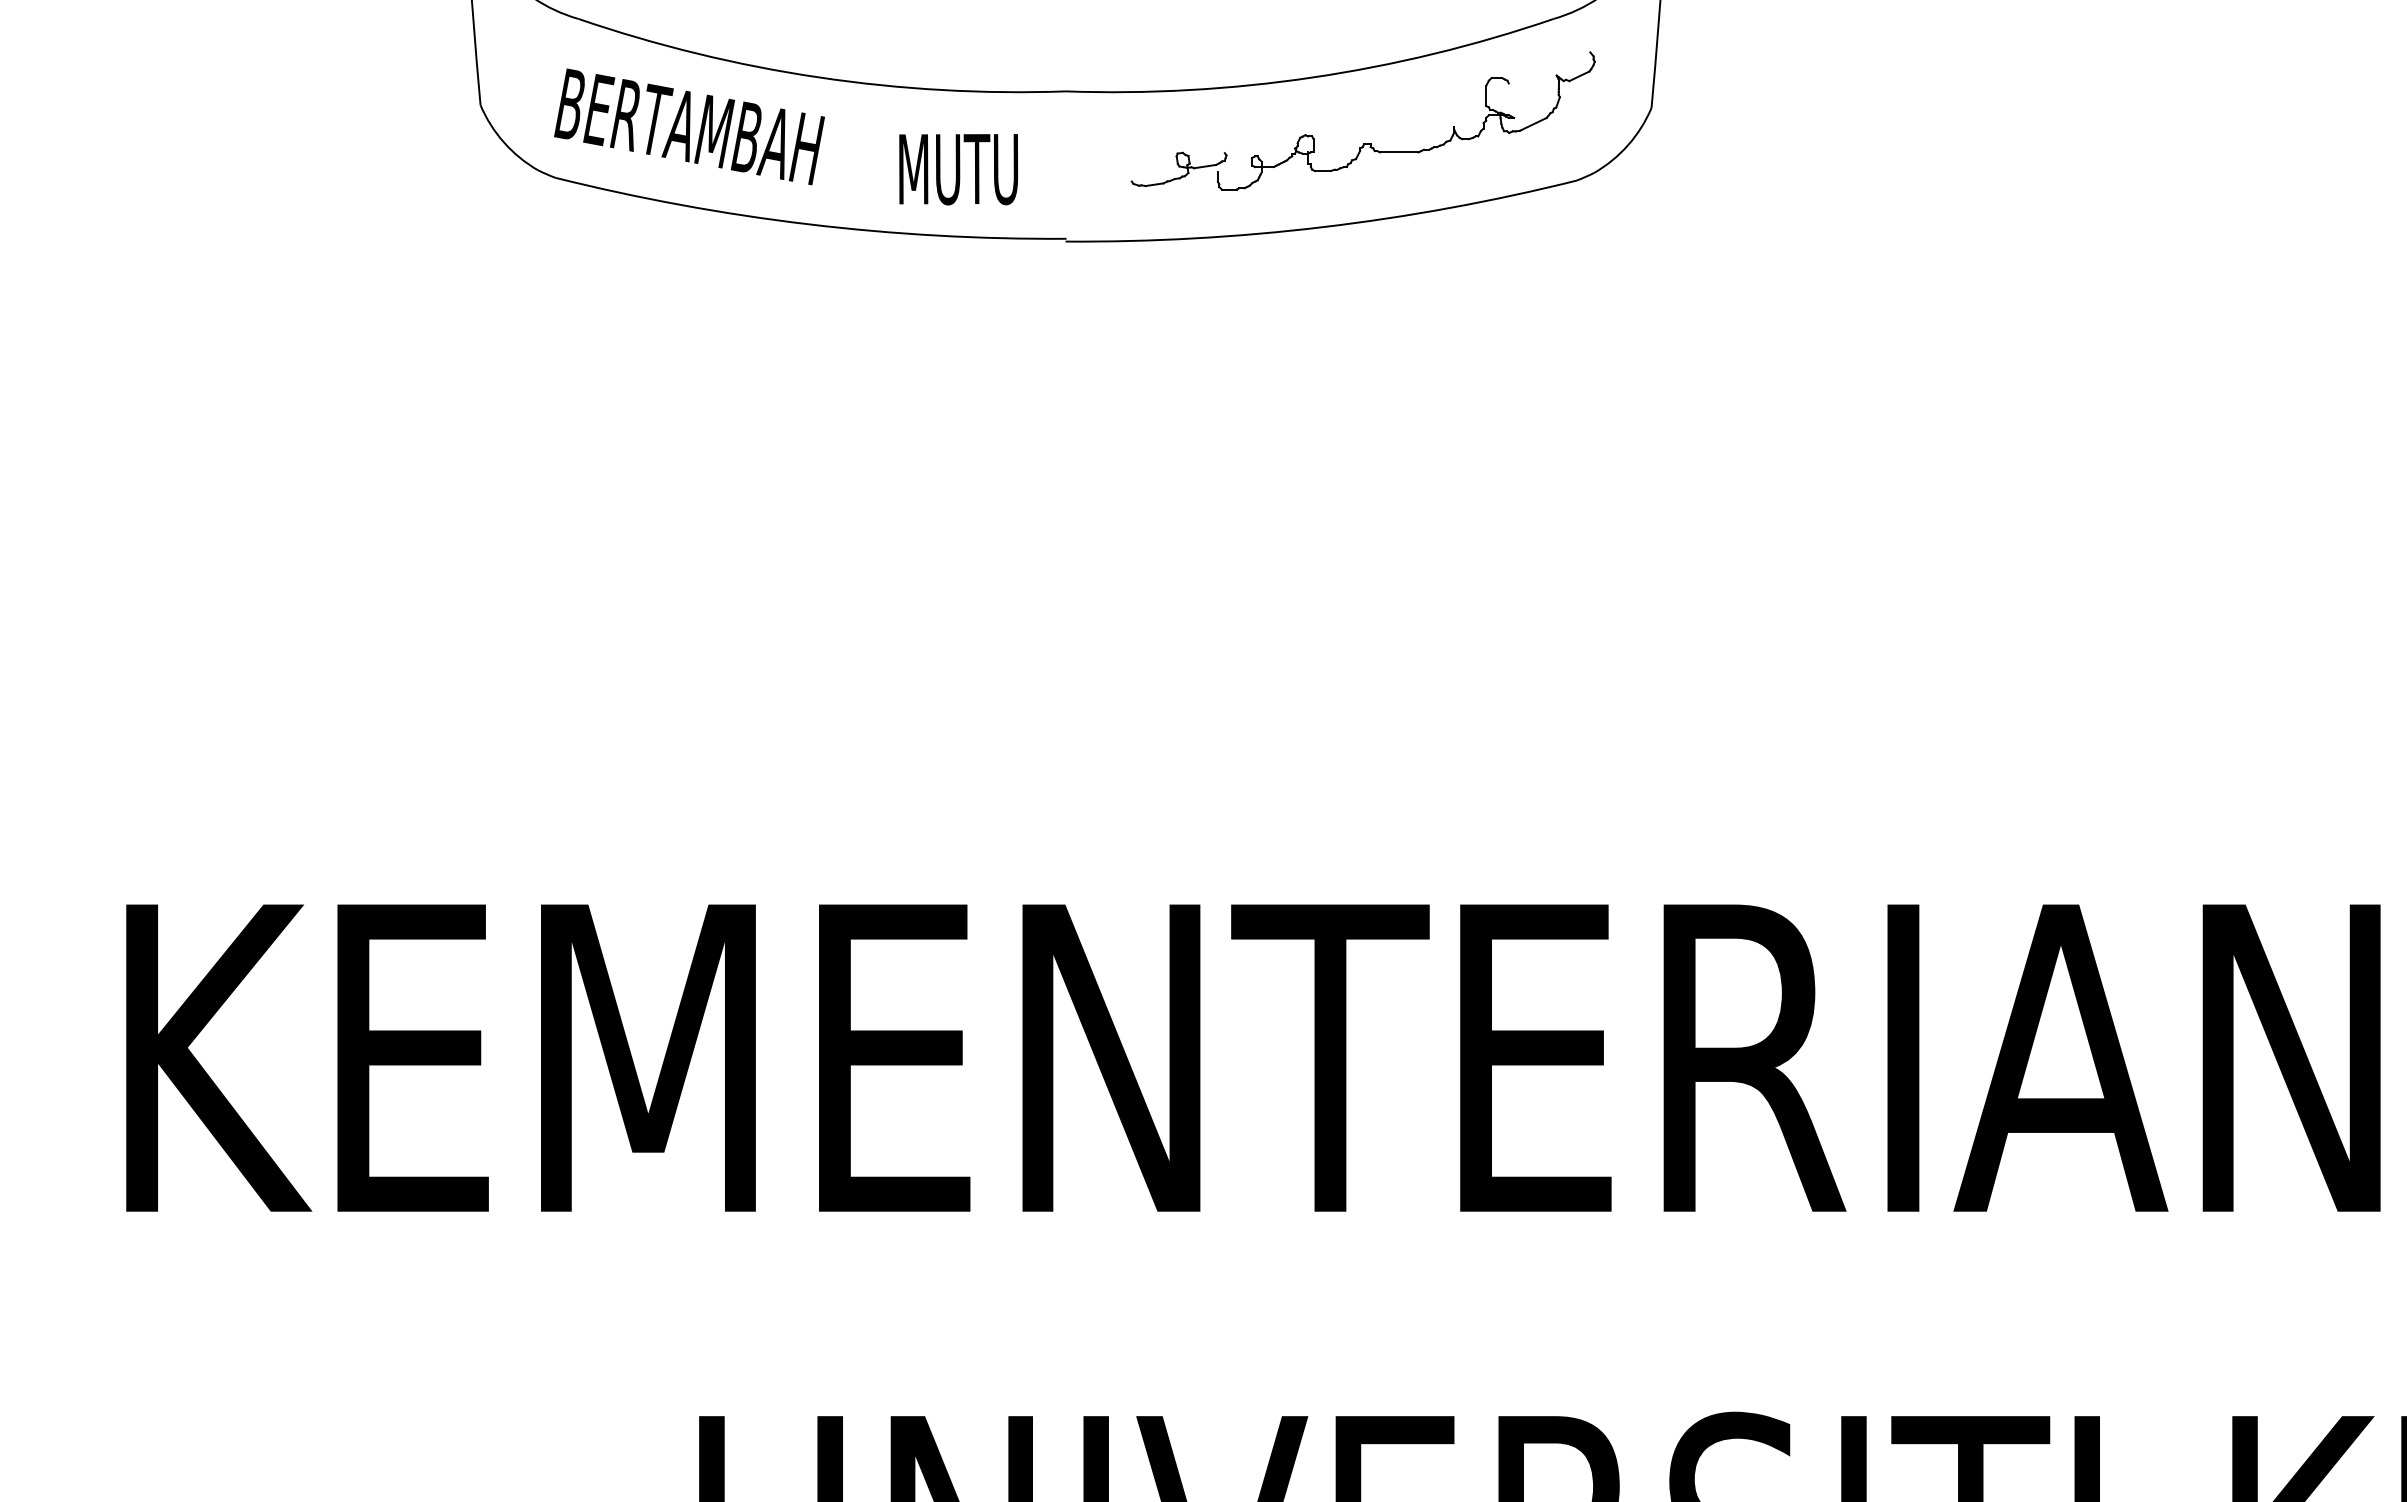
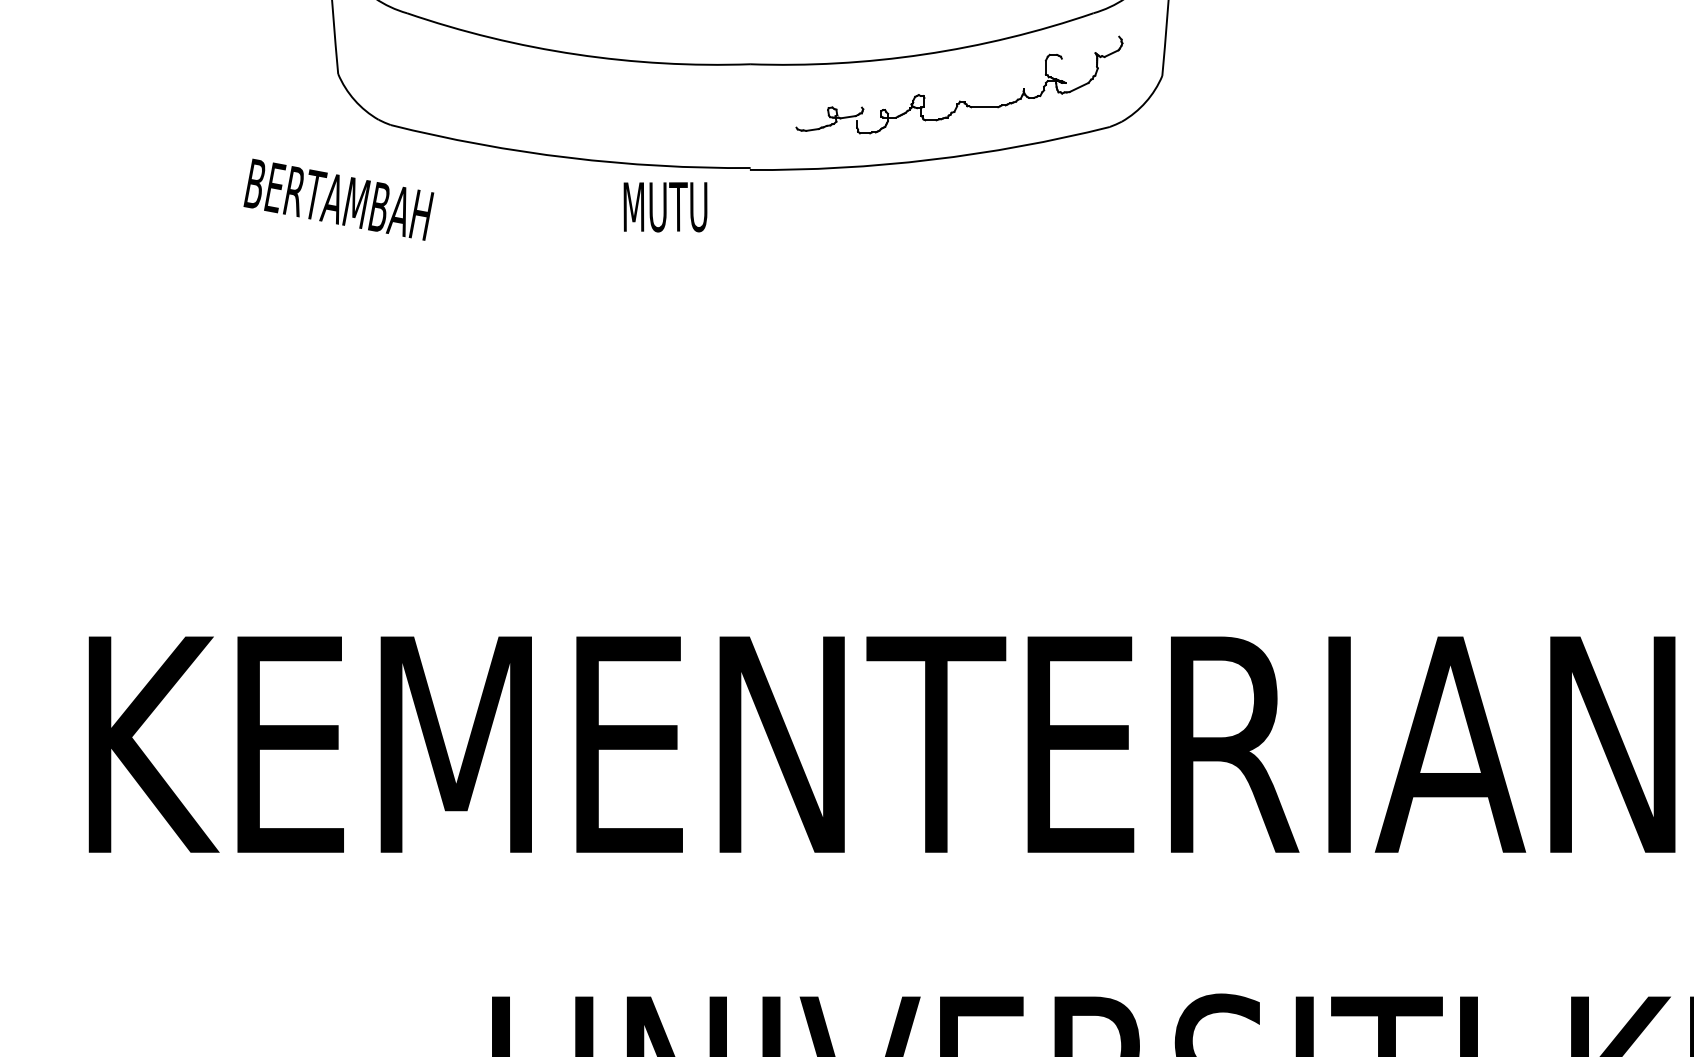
text: (689, 126) -> (338, 199), moved
text: (958, 169) -> (665, 207), moved

